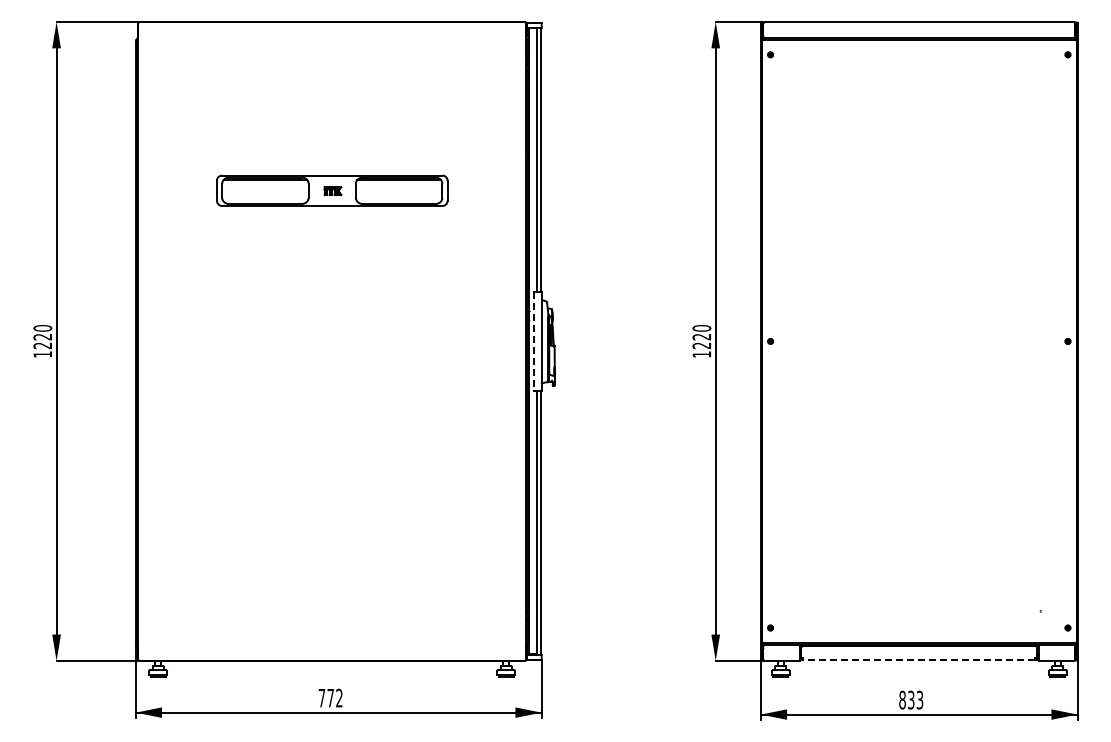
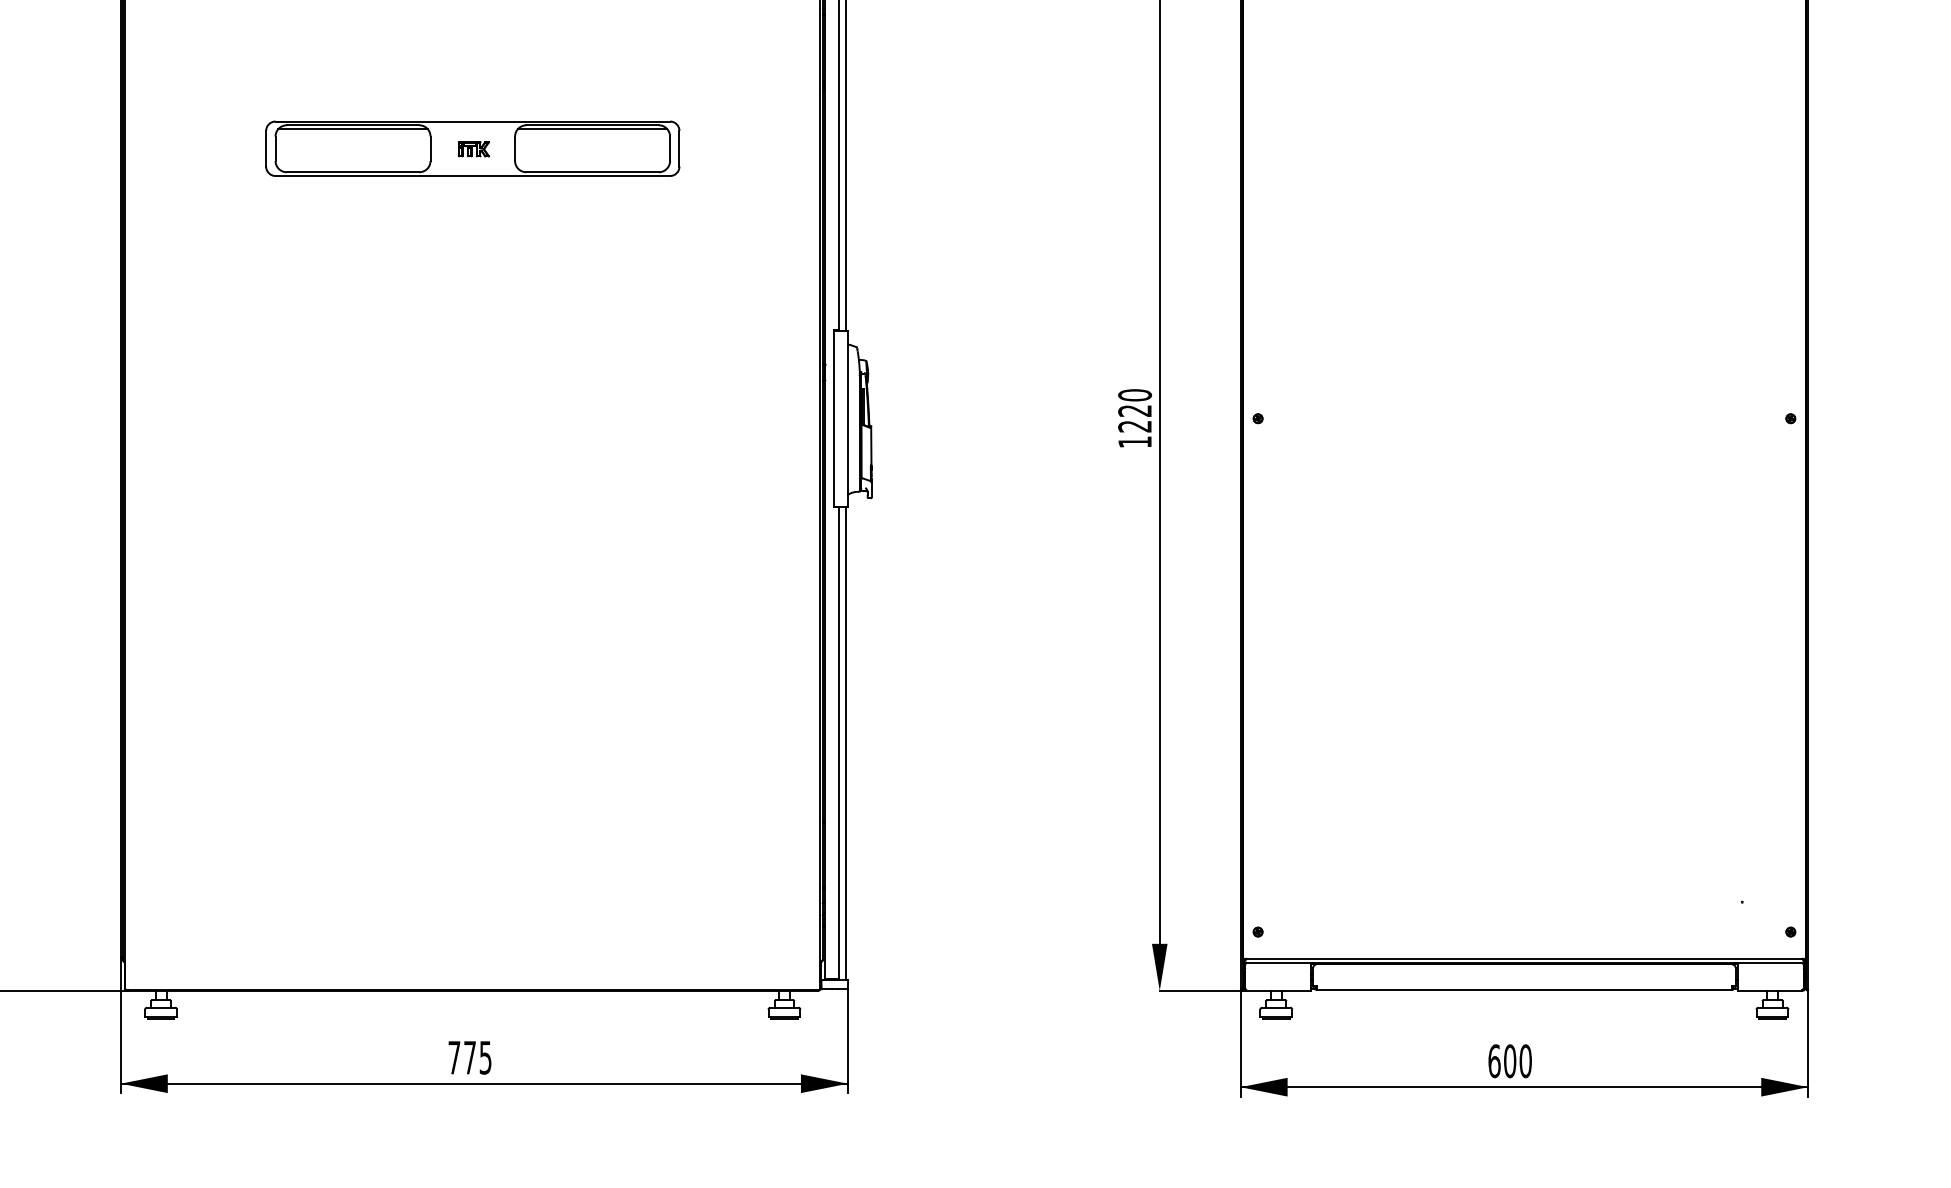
line: (534, 341) -> (835, 418), dashed -> solid
line: (919, 660) -> (1524, 990), dashed -> solid
text: (339, 697) -> (485, 1056), 772 -> 775
text: (911, 699) -> (1510, 1060), 833 -> 600

